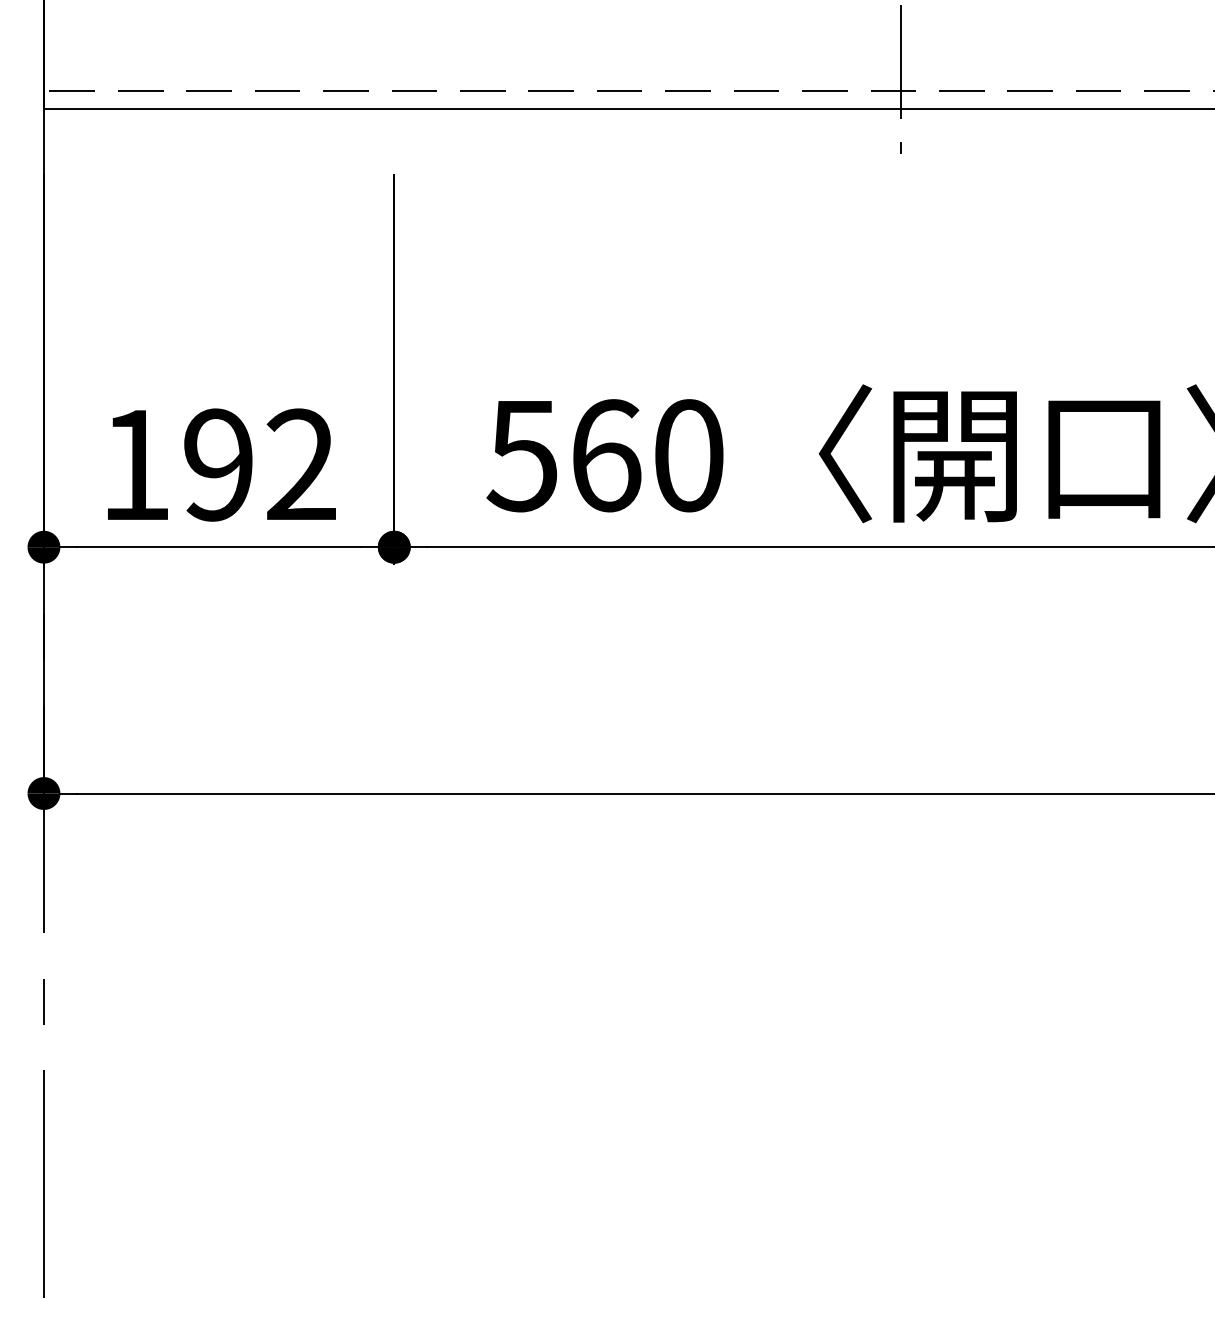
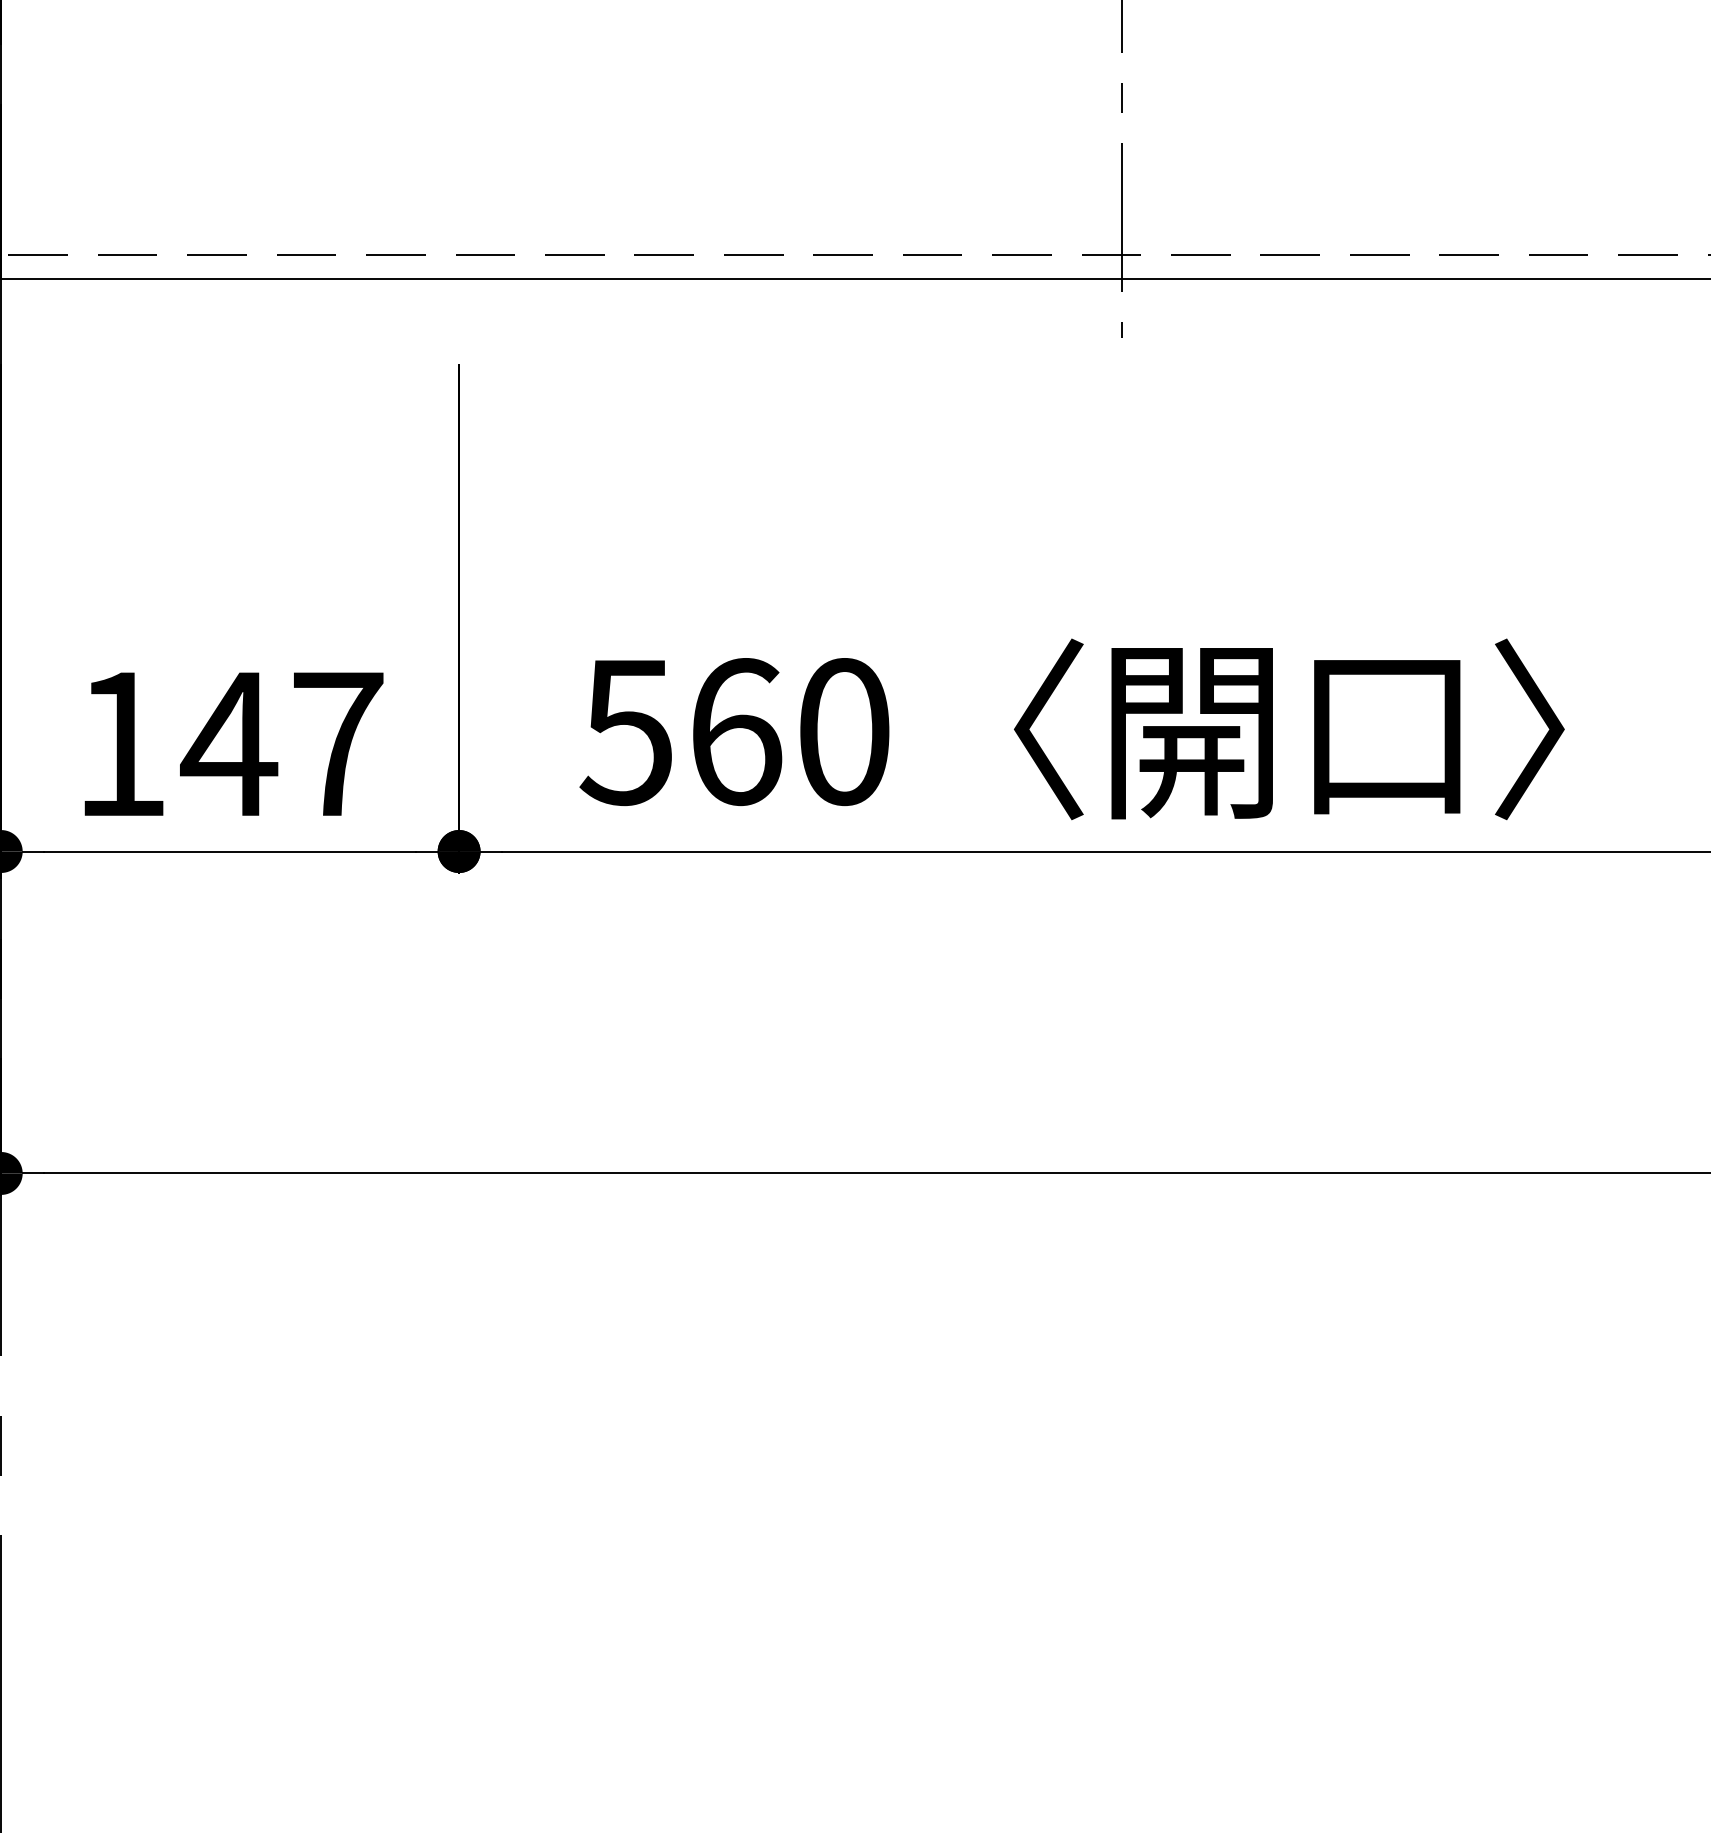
text: (258, 465) -> (281, 744), 192 -> 147

